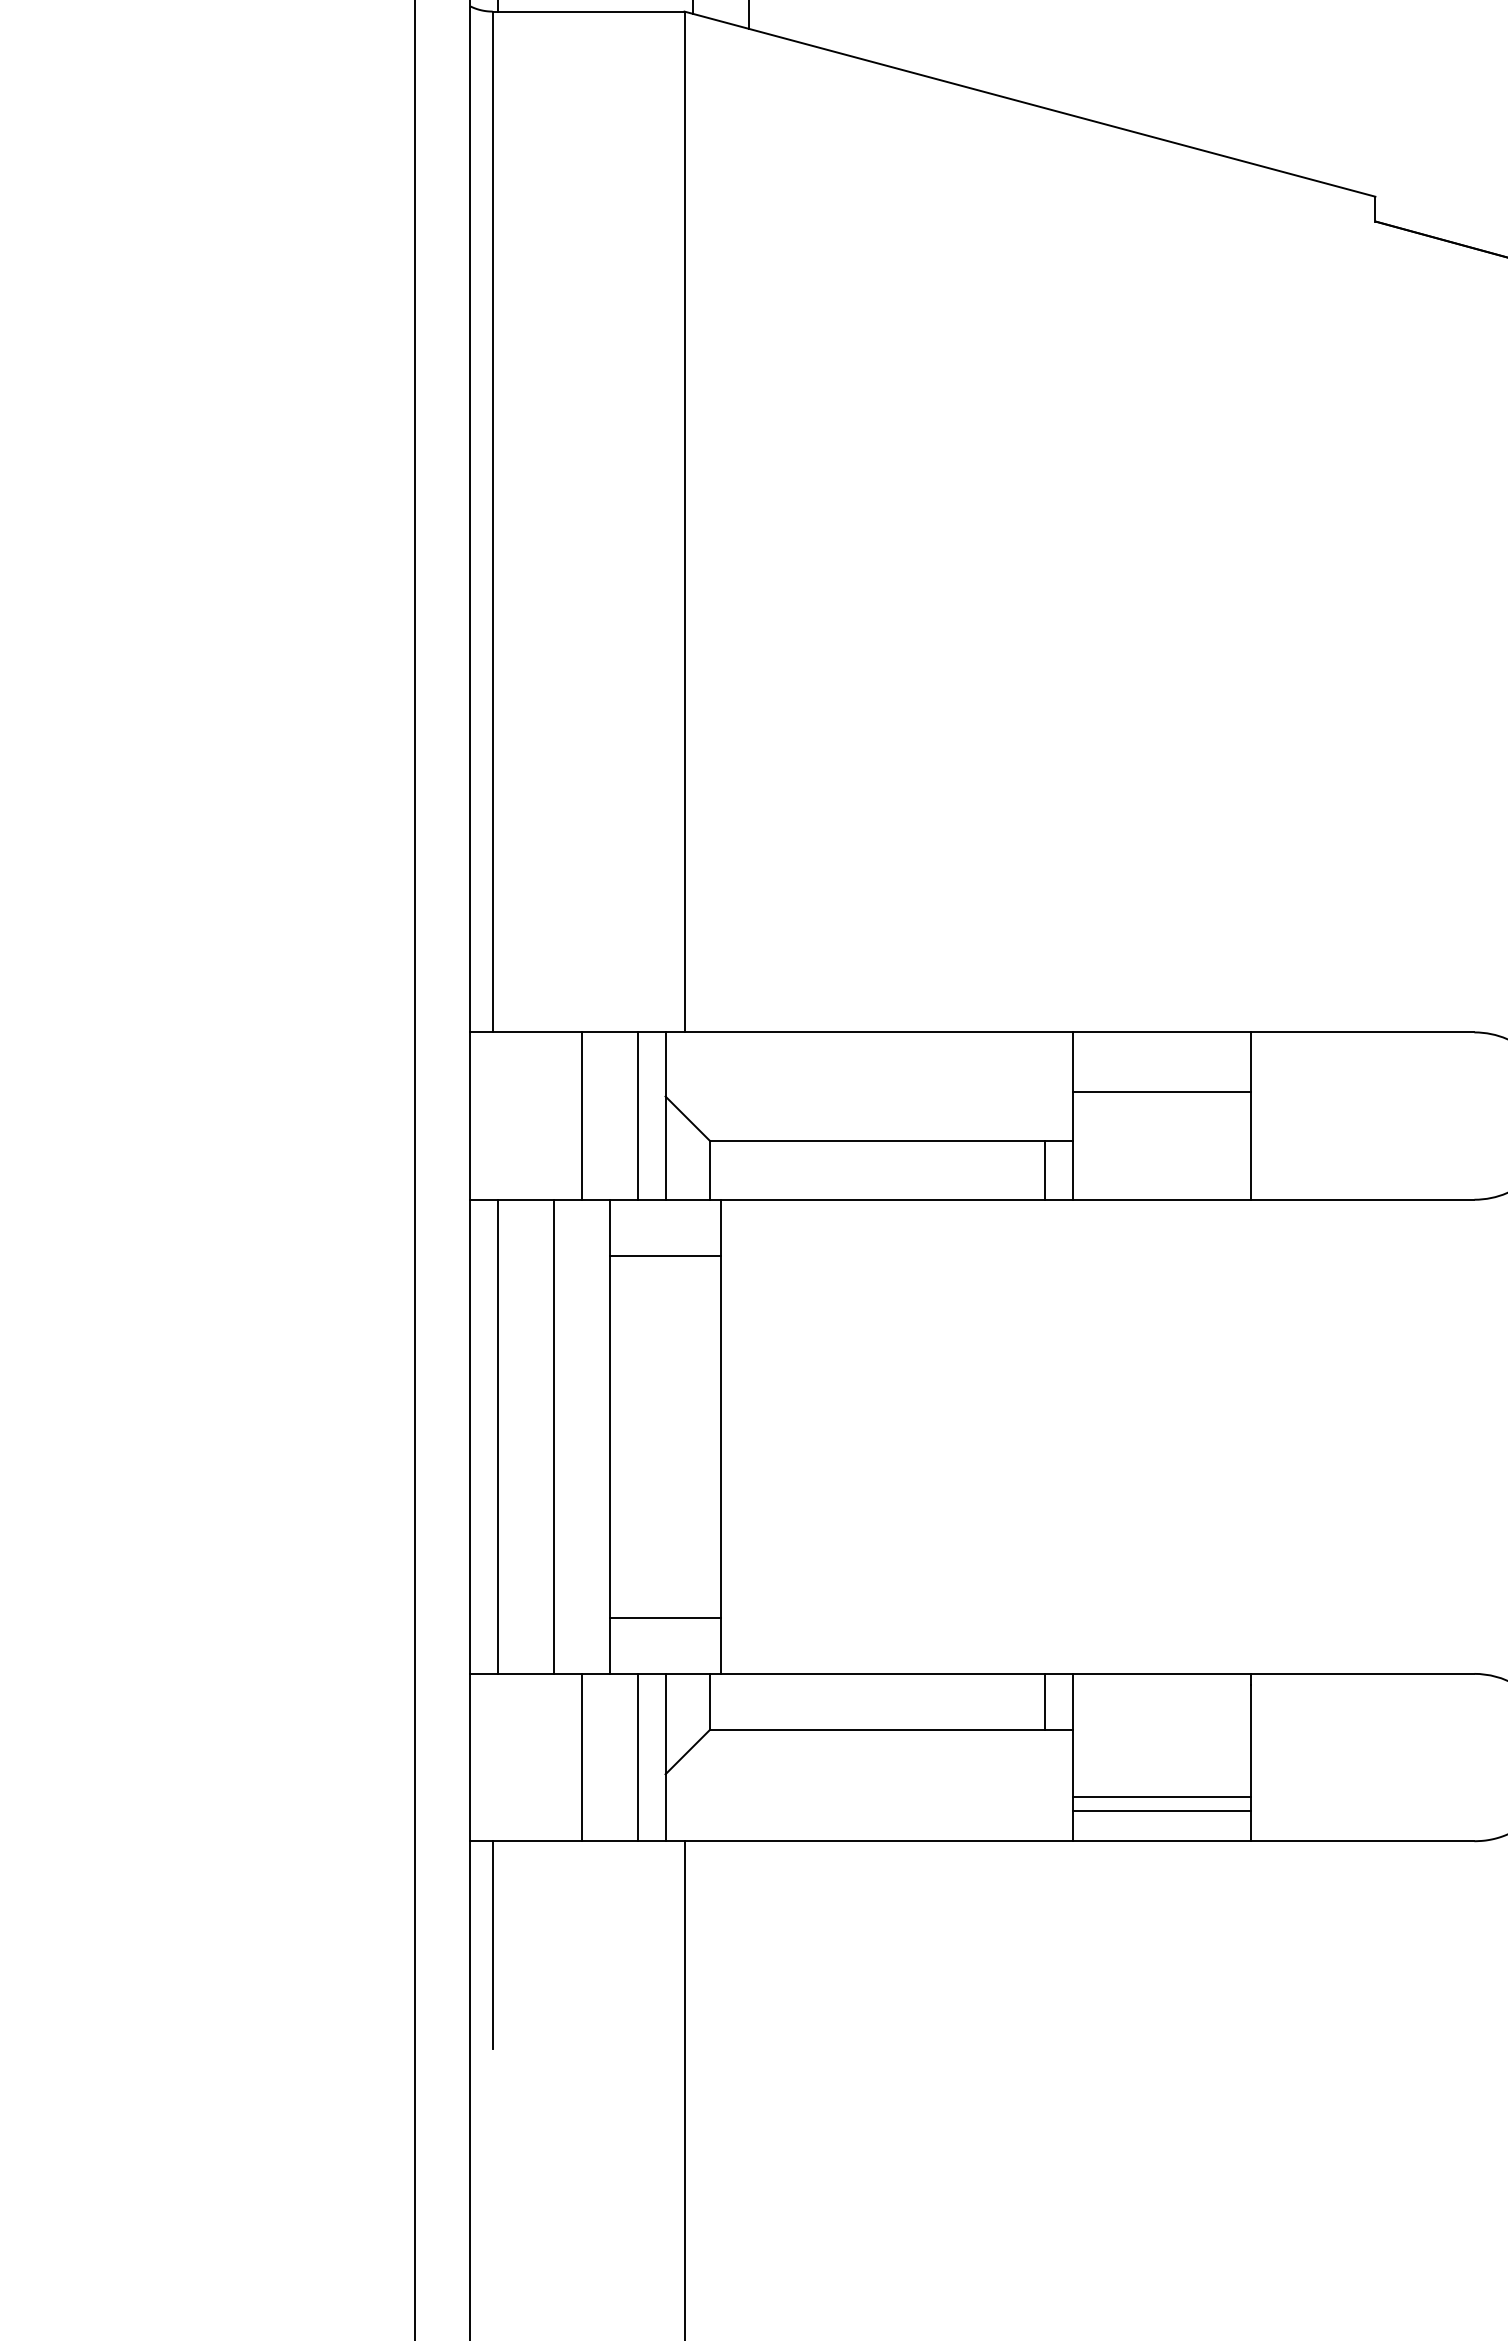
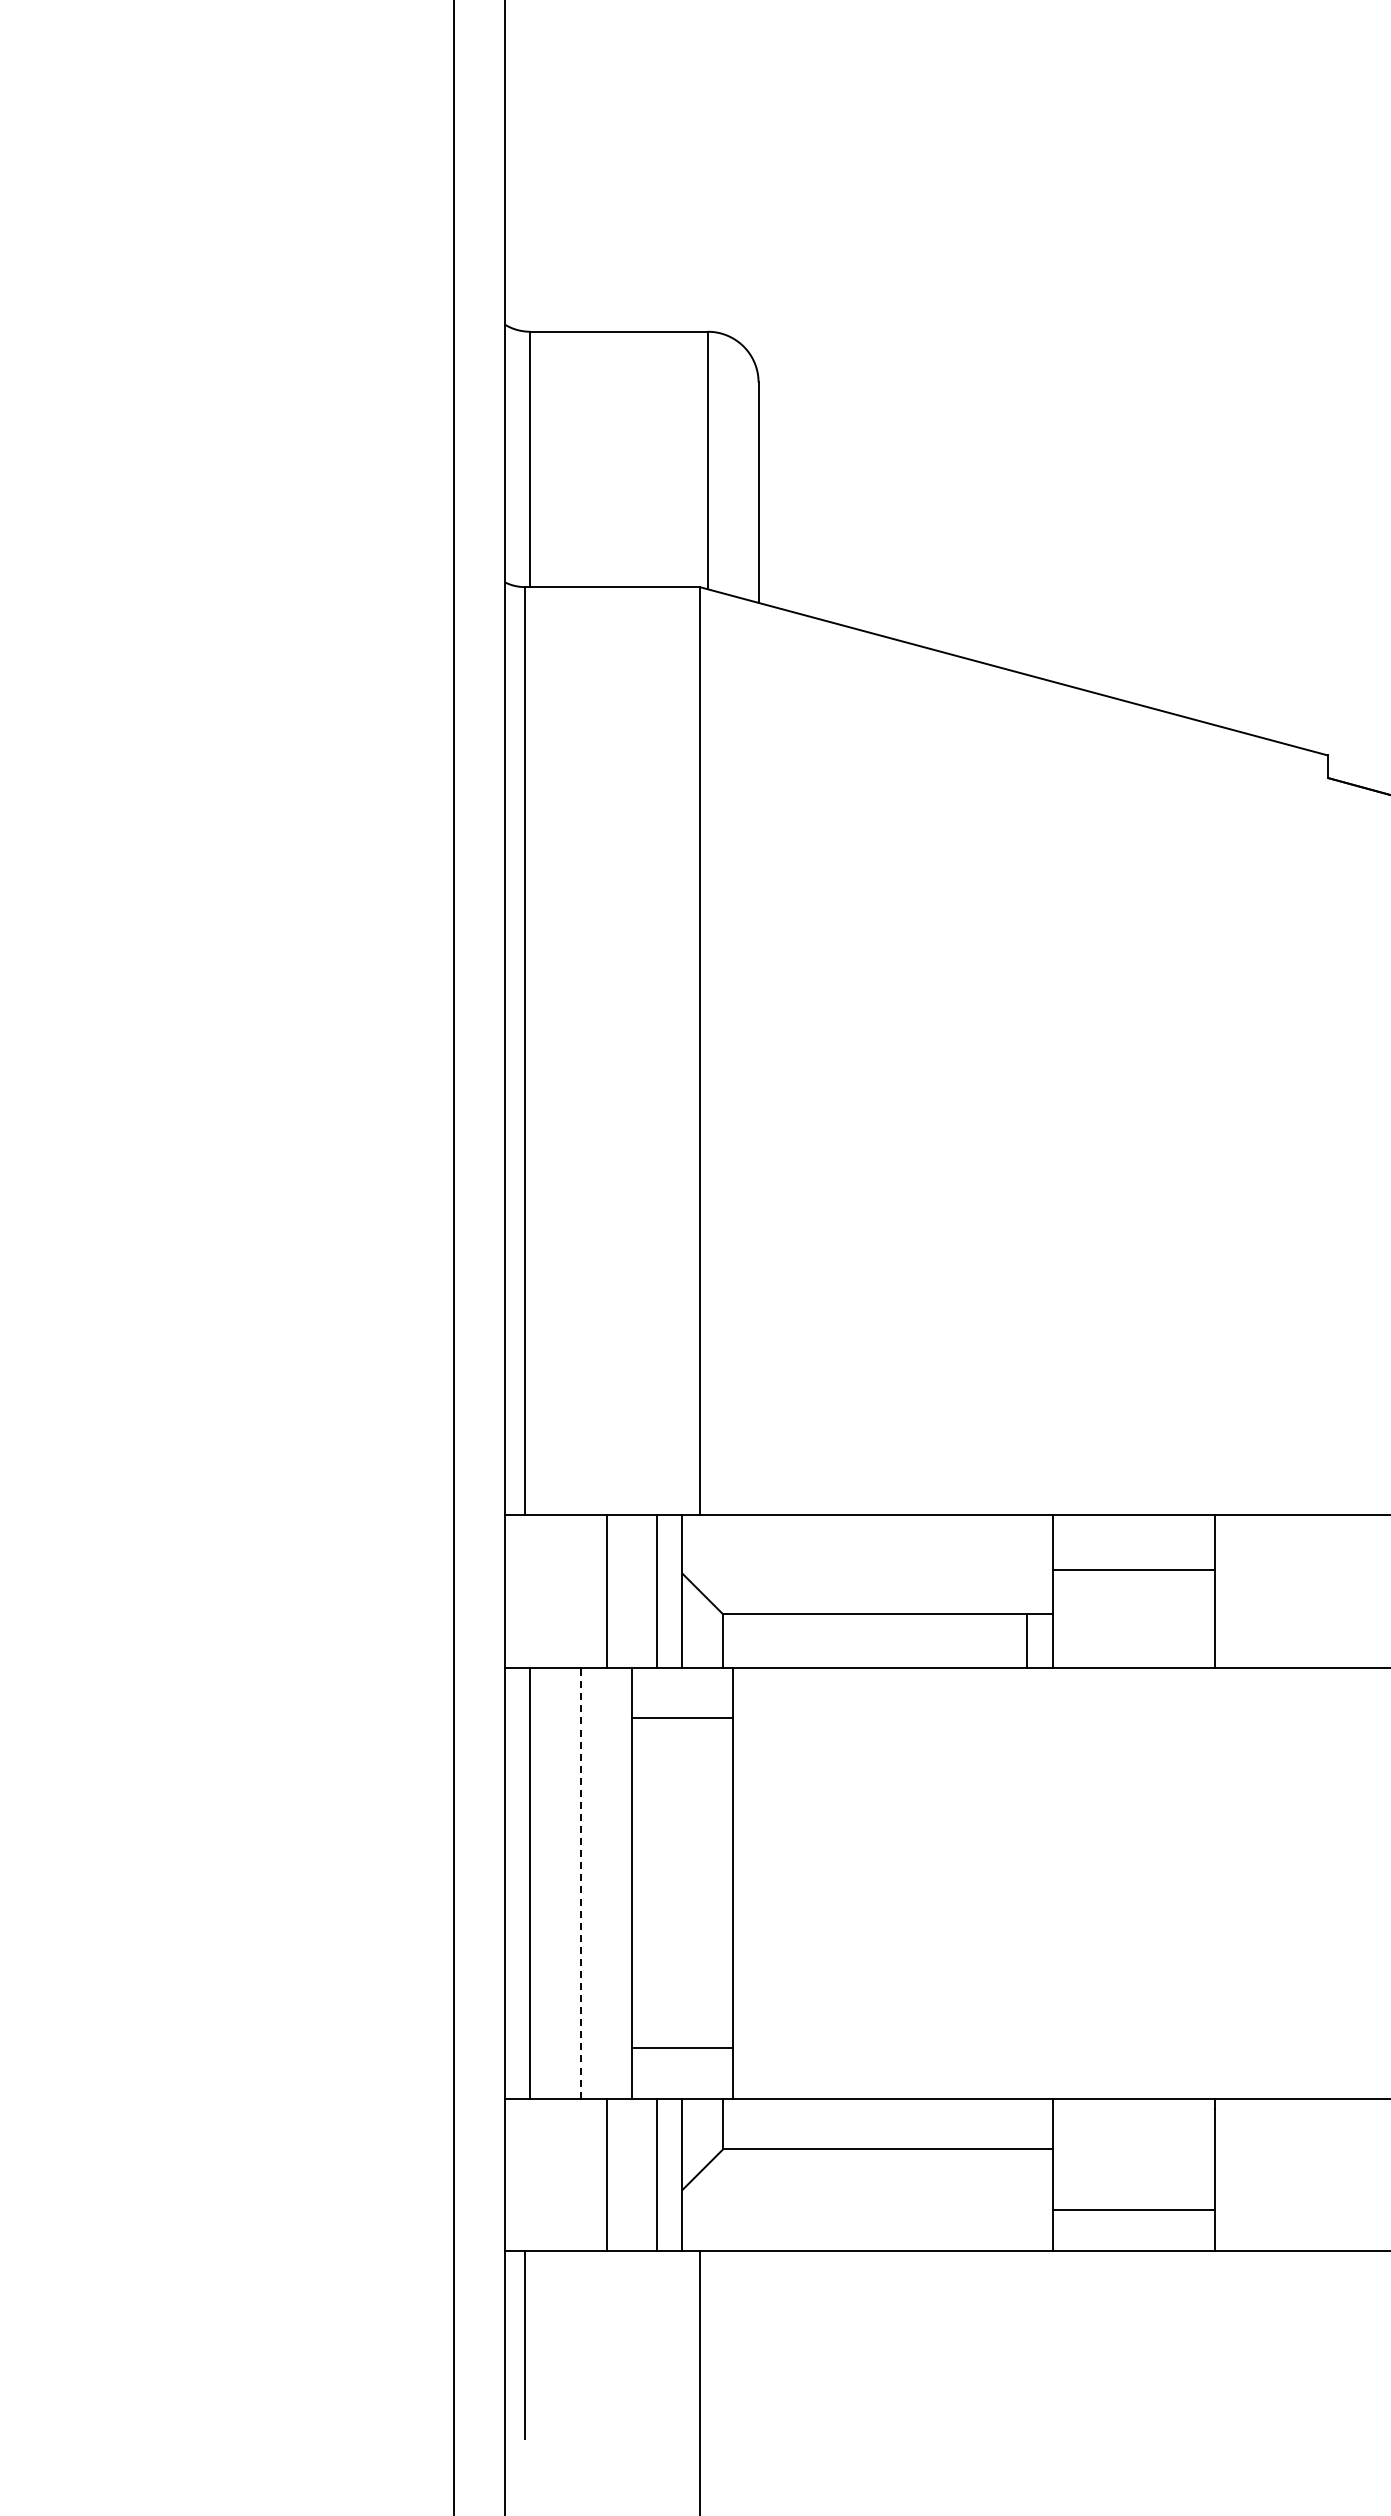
line: (554, 1437) -> (581, 1883), solid -> dashed
line: (1044, 1701) -> (1027, 2123), removed
line: (1161, 1811) -> (1133, 2223), removed

